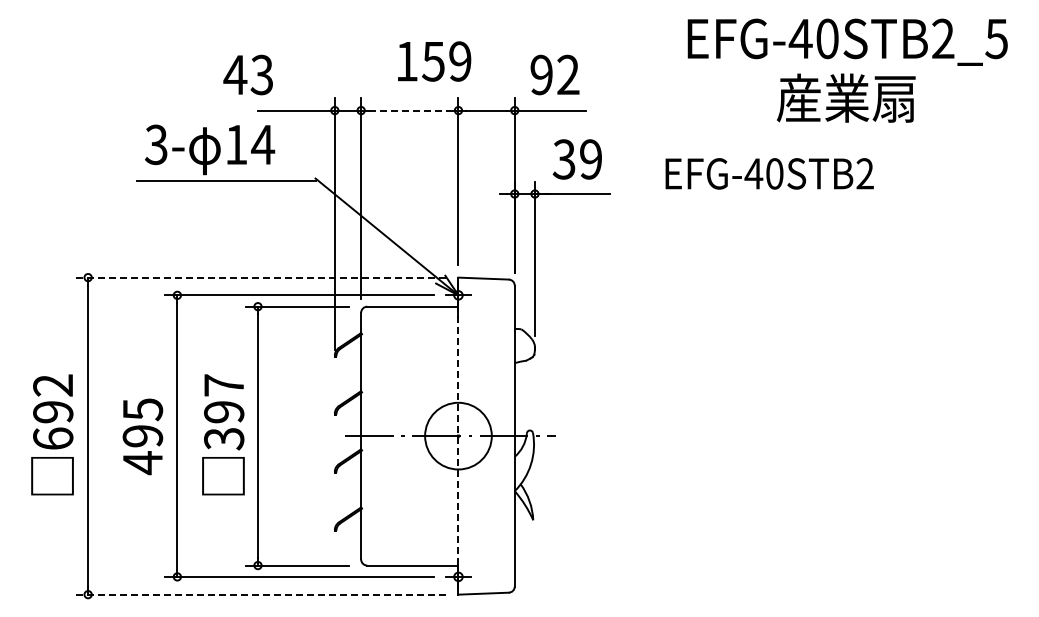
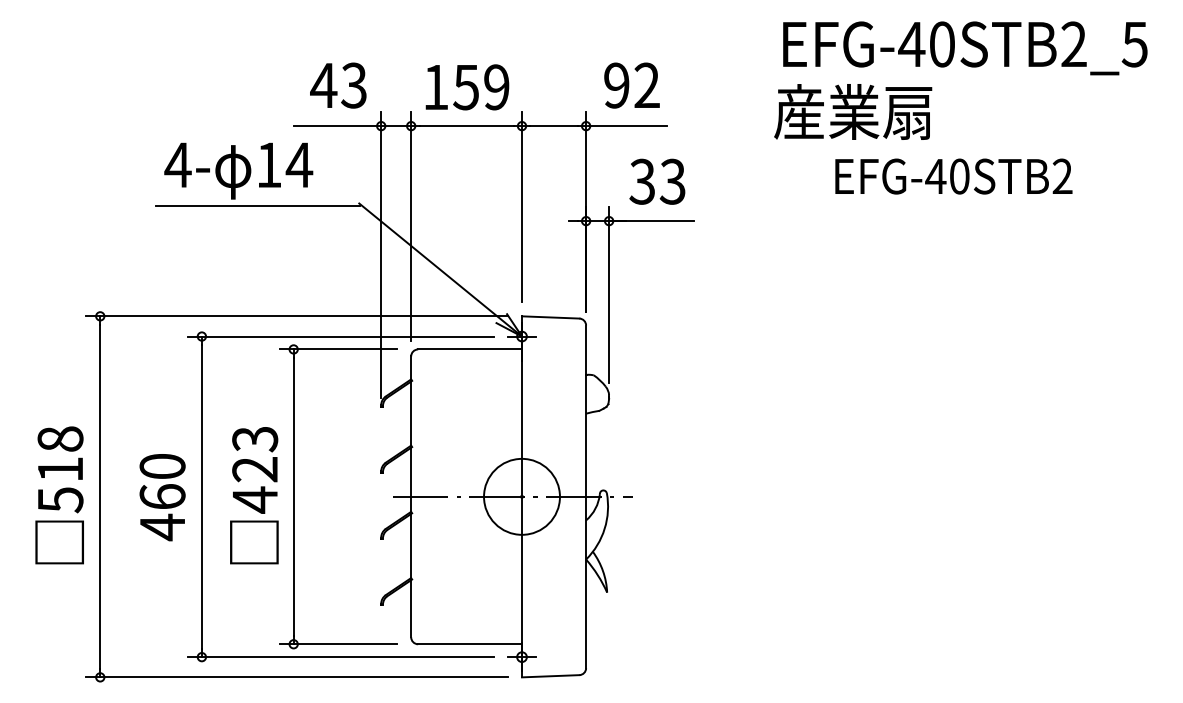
text: (434, 61) -> (467, 87), moved
text: (247, 74) -> (337, 85), moved
text: (846, 97) -> (853, 111), moved
line: (410, 110) -> (467, 126), dashed -> solid
text: (156, 144) -> (178, 164), 3- -> 4-
text: (590, 159) -> (672, 181), 39 -> 33
text: (769, 173) -> (953, 176), moved
line: (260, 277) -> (296, 316), dashed -> solid
text: (53, 412) -> (60, 469), 692 -> 518
text: (224, 412) -> (255, 469), 397 -> 423
text: (142, 422) -> (162, 481), 495 -> 460
line: (458, 436) -> (522, 497), dashed -> solid
line: (260, 594) -> (296, 677), dashed -> solid

